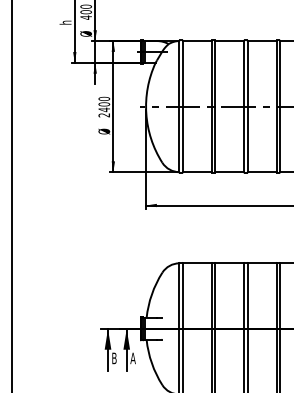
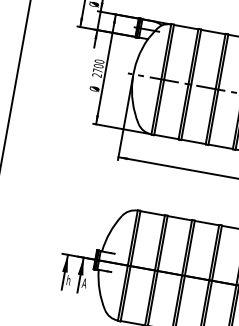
text: (103, 109) -> (97, 70), 2400 -> 2700
text: (114, 358) -> (68, 280), B -> h

